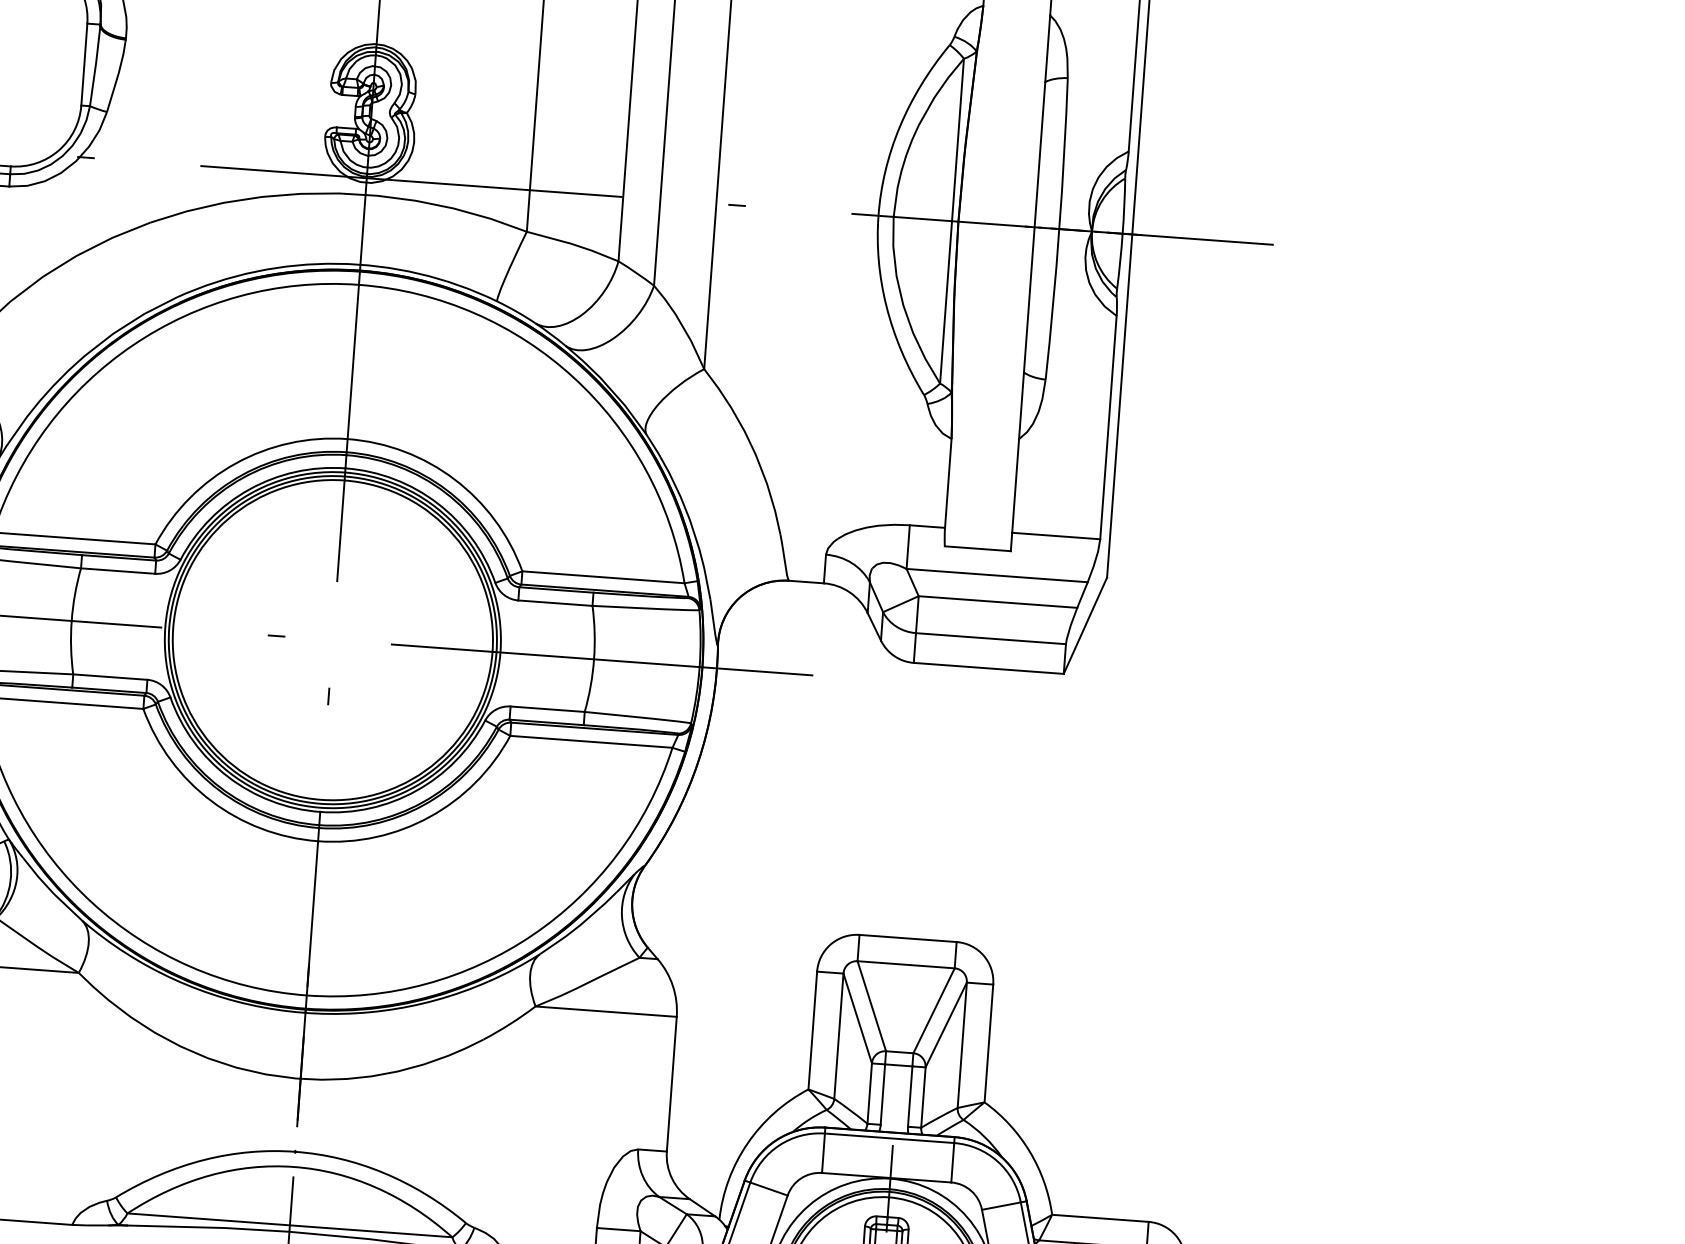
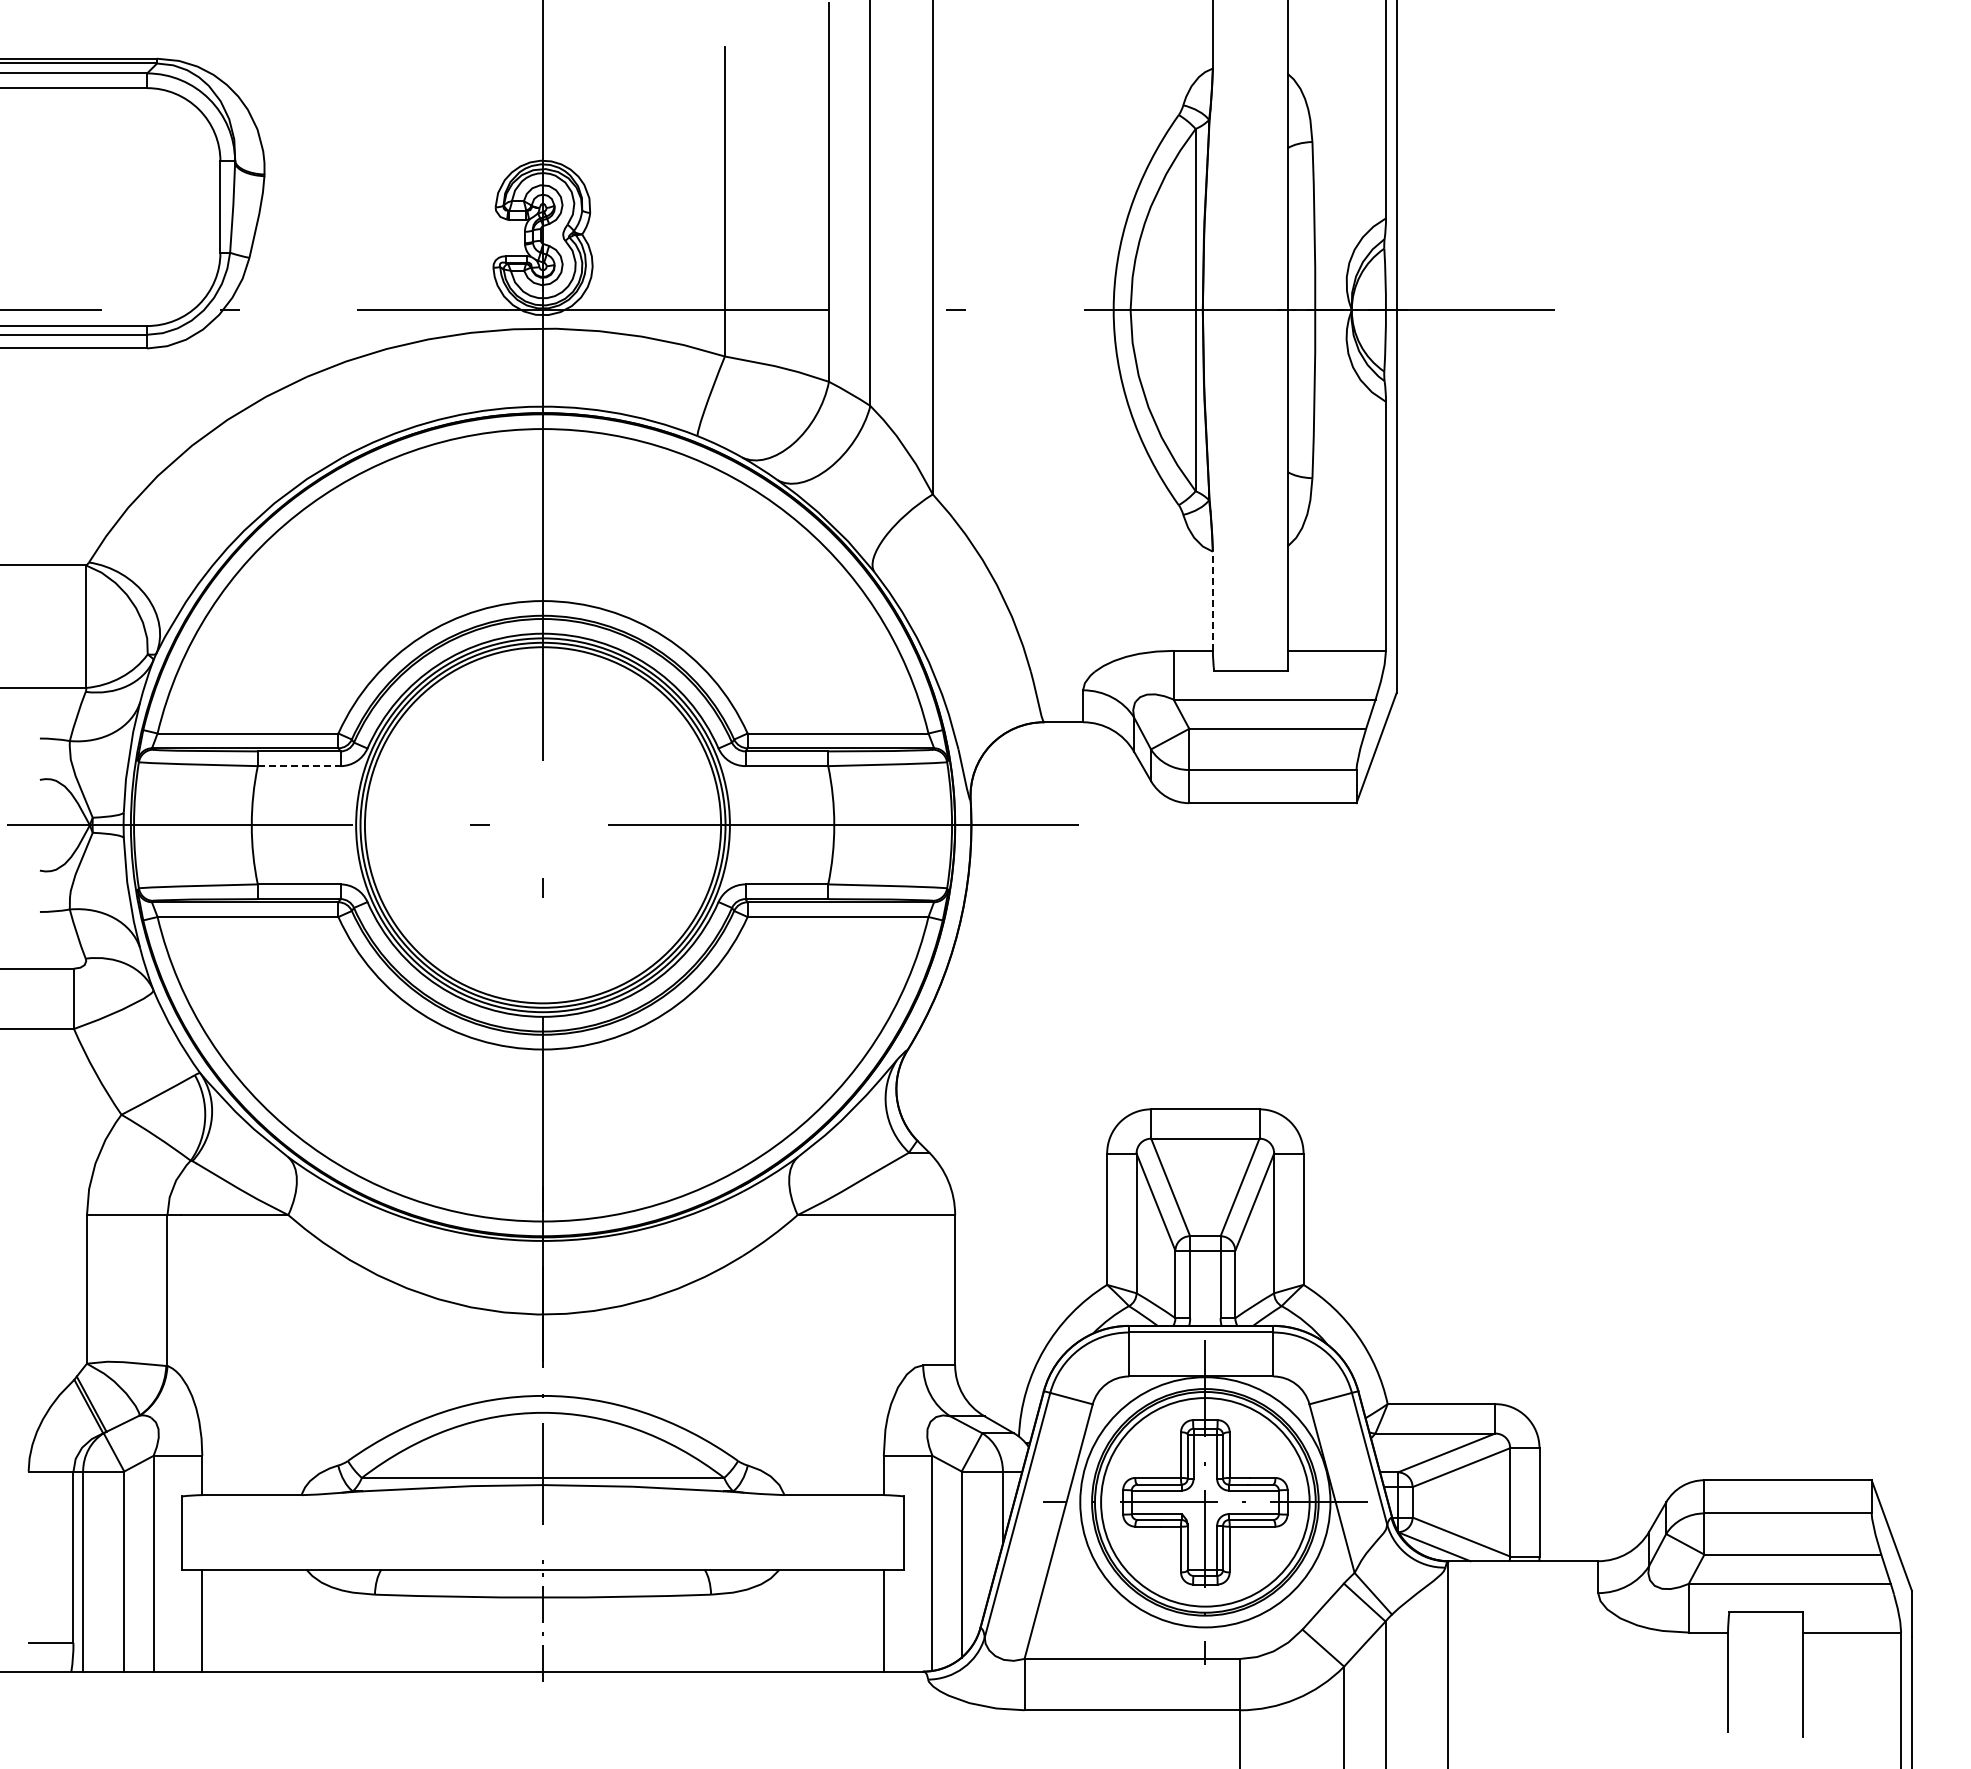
line: (947, 483) -> (1212, 601), solid -> dashed
line: (118, 571) -> (299, 766), solid -> dashed

